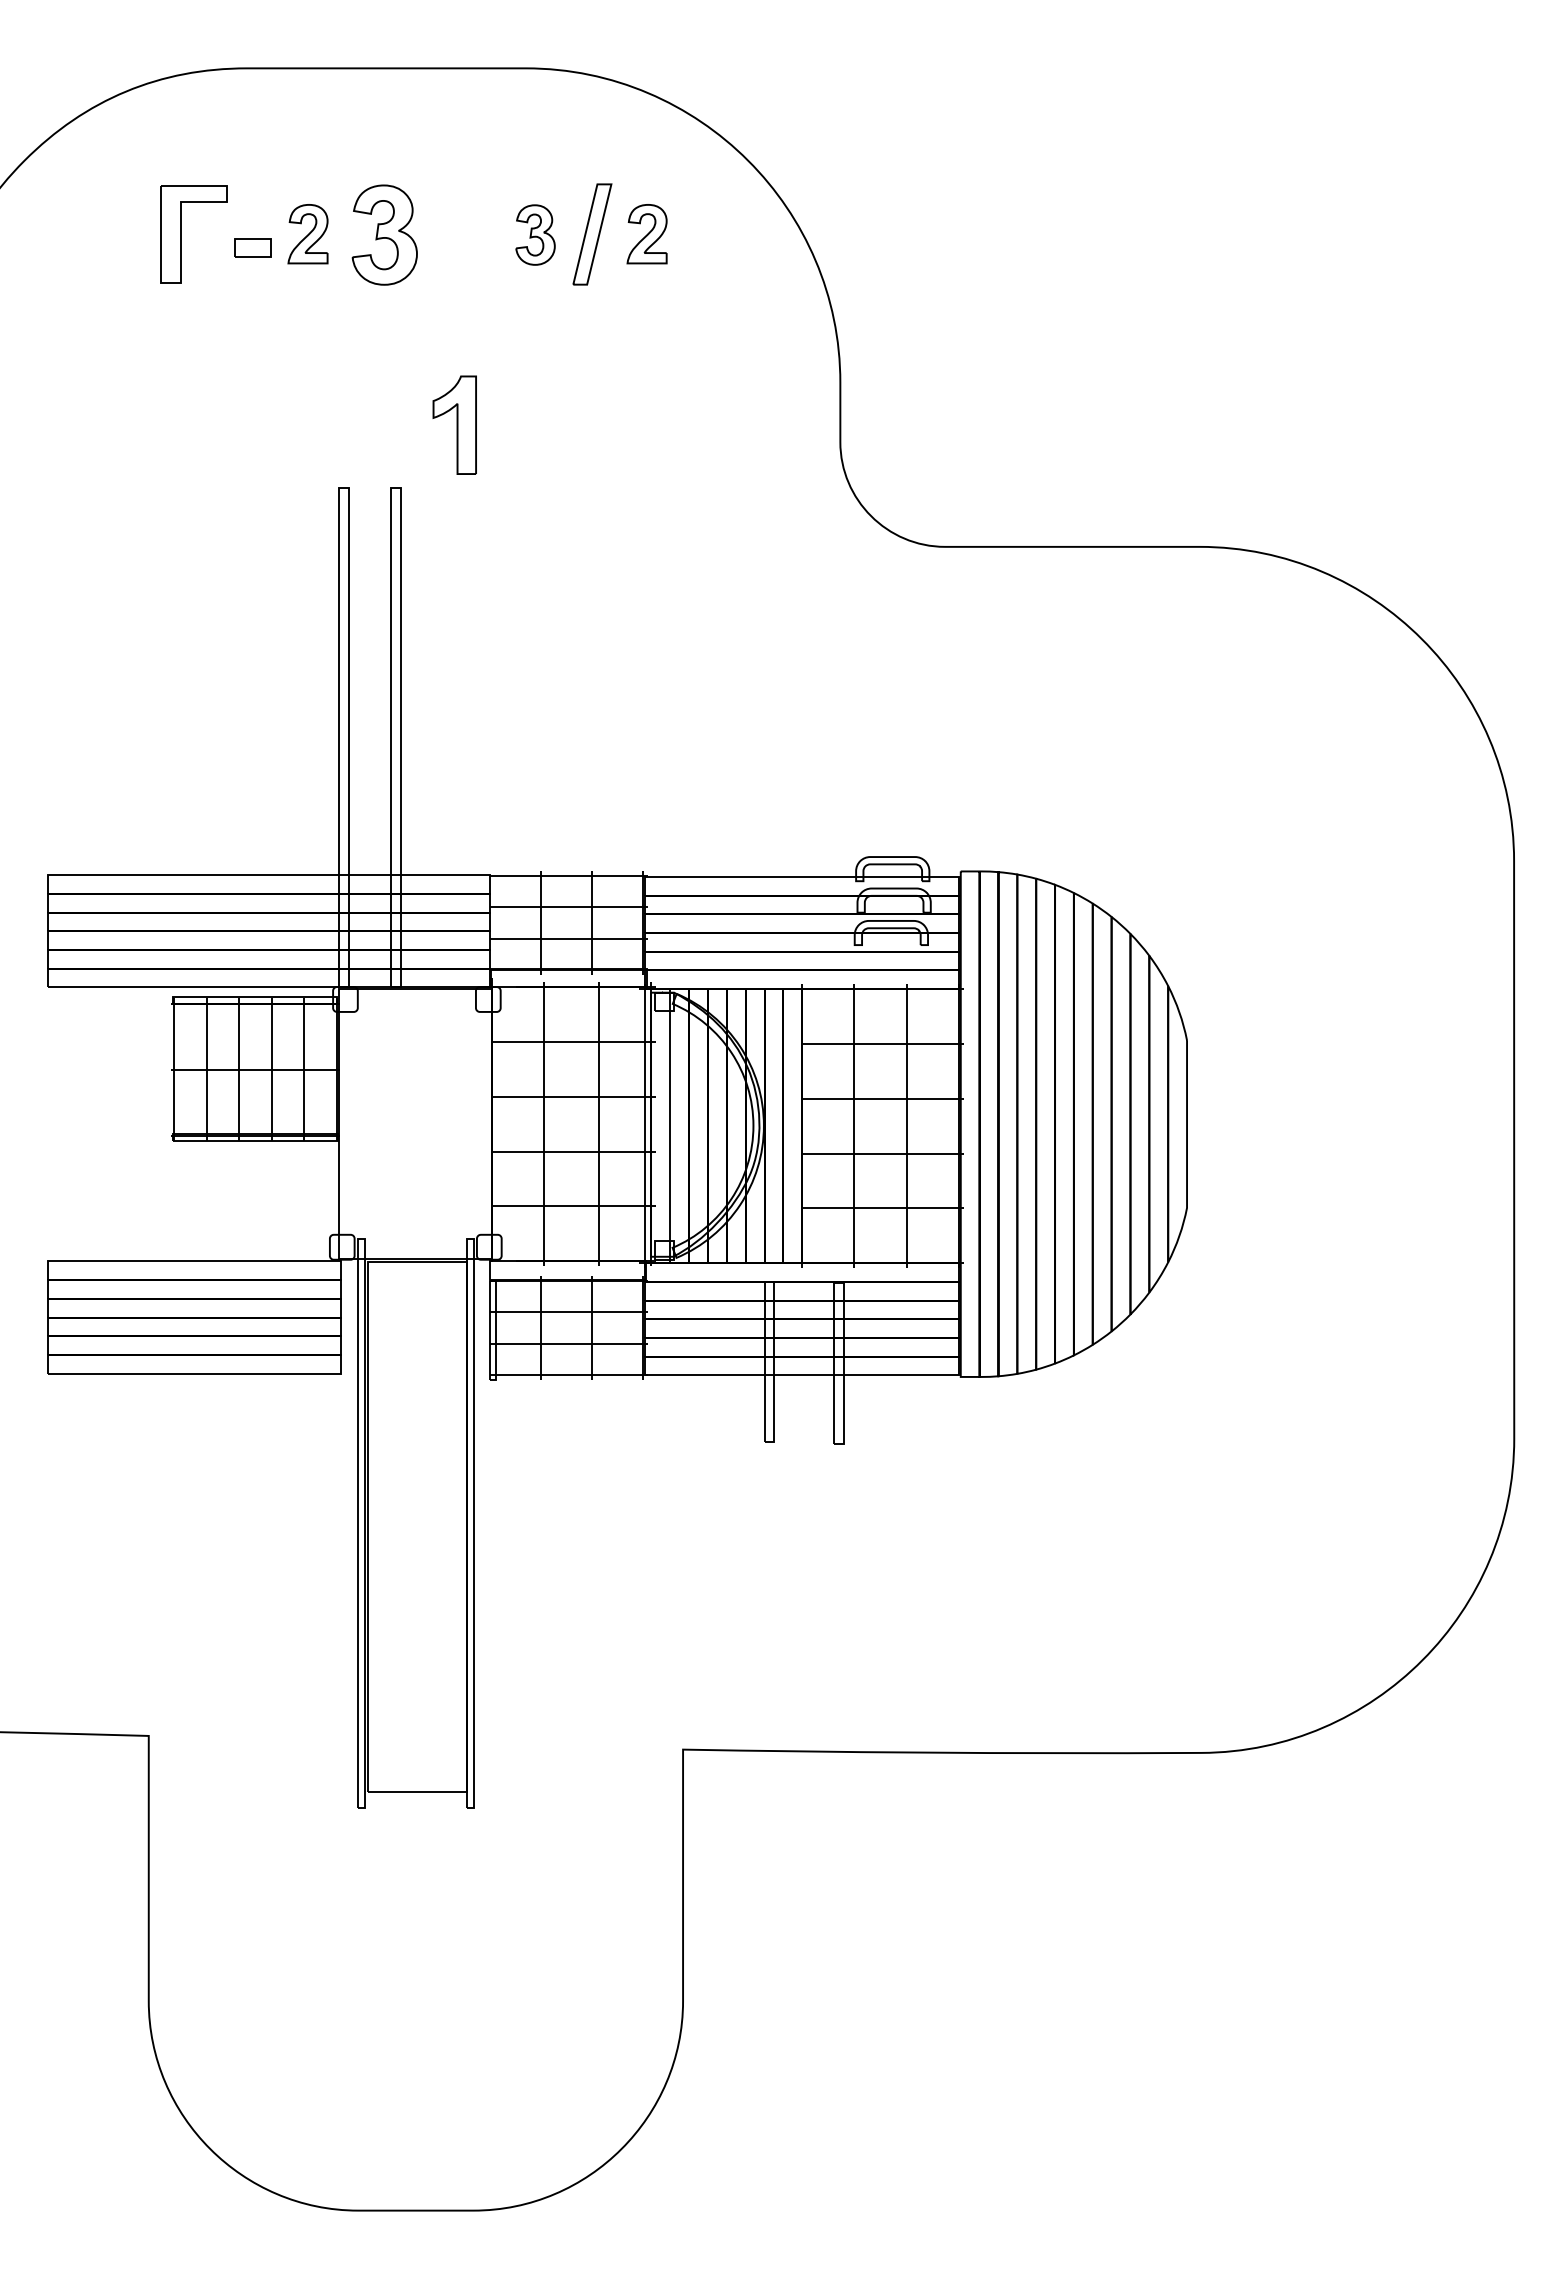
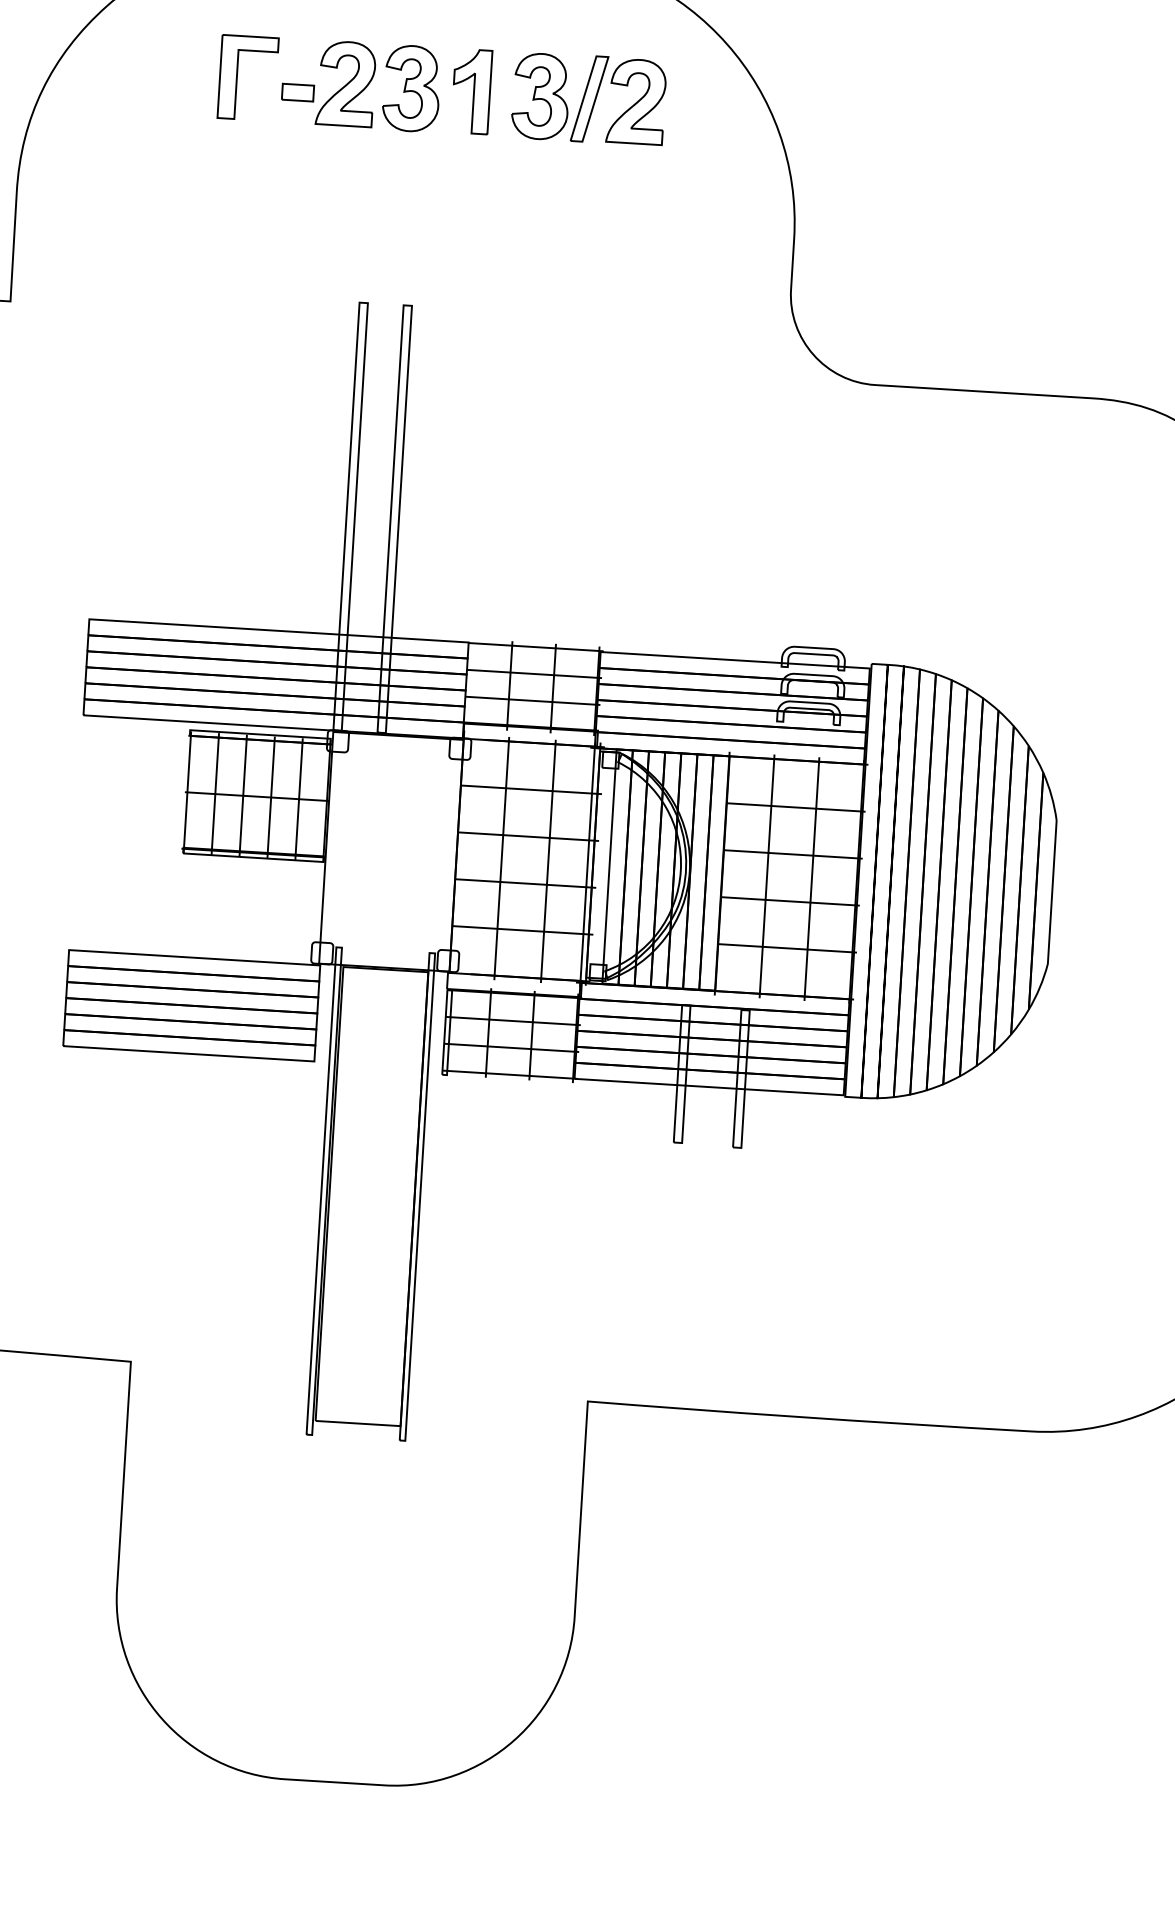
part: (307, 233) -> (345, 83), size x1.67
part: (646, 233) -> (635, 101), size x1.67
part: (535, 234) -> (540, 96), size x1.67
part: (454, 424) -> (471, 90), moved

